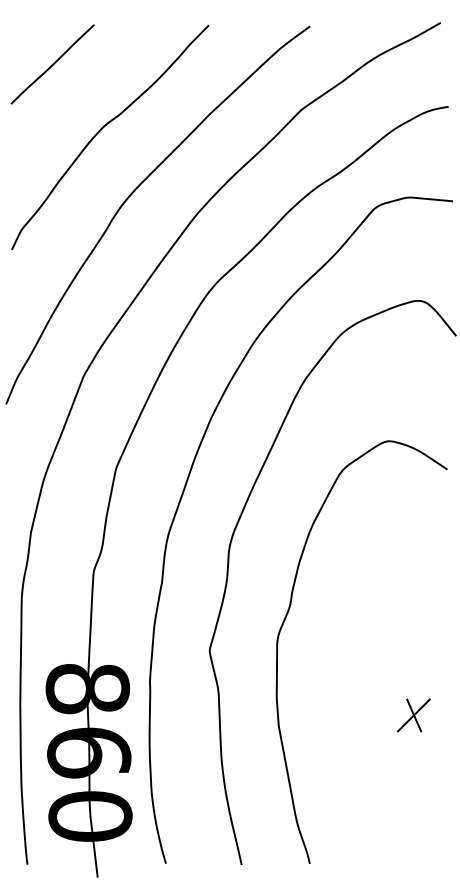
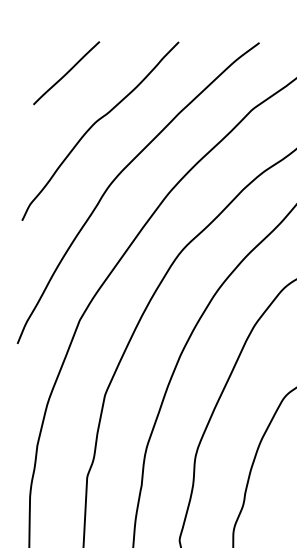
line: (52, 64) -> (66, 73), moved

